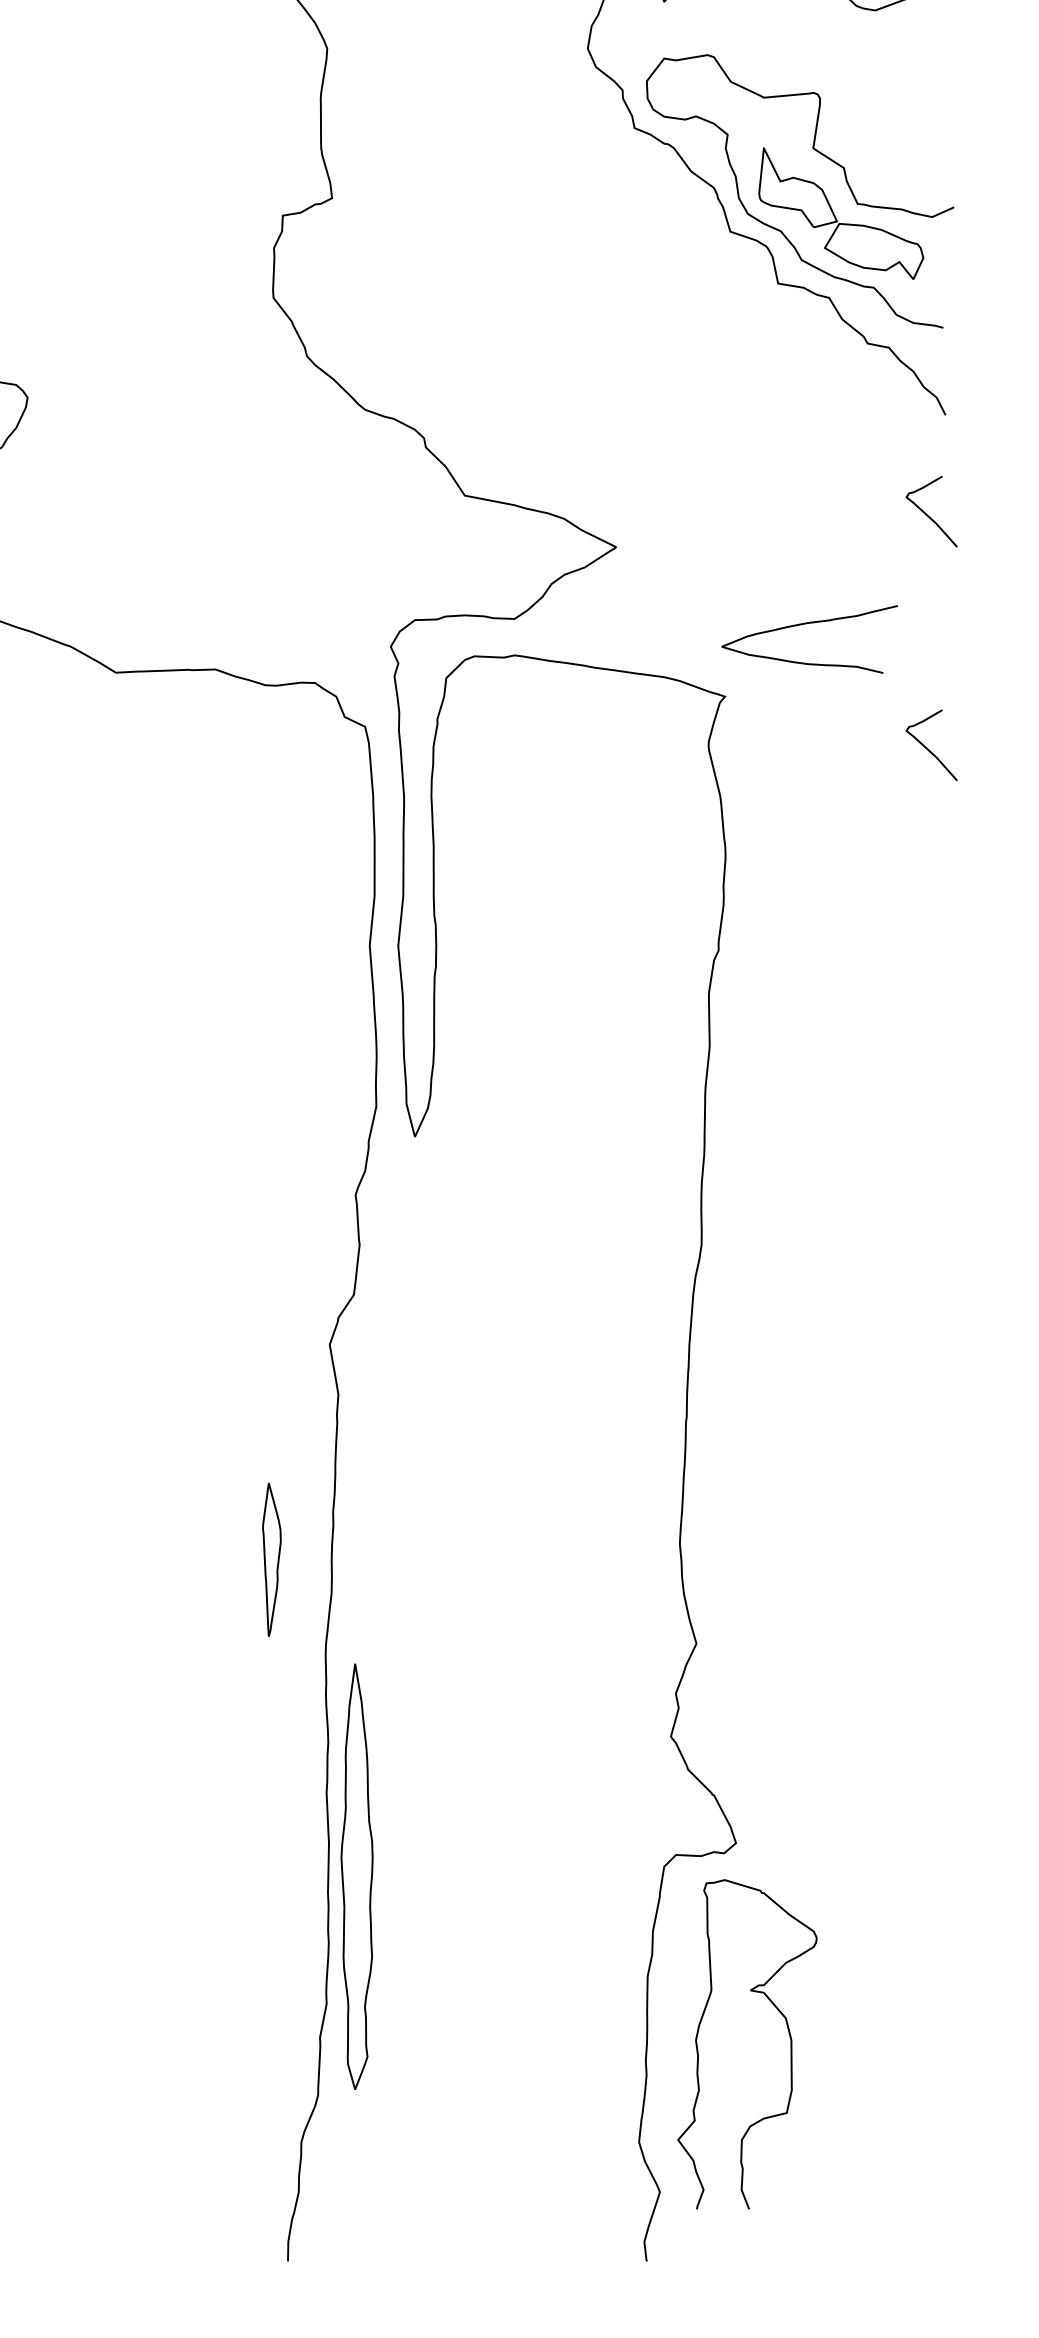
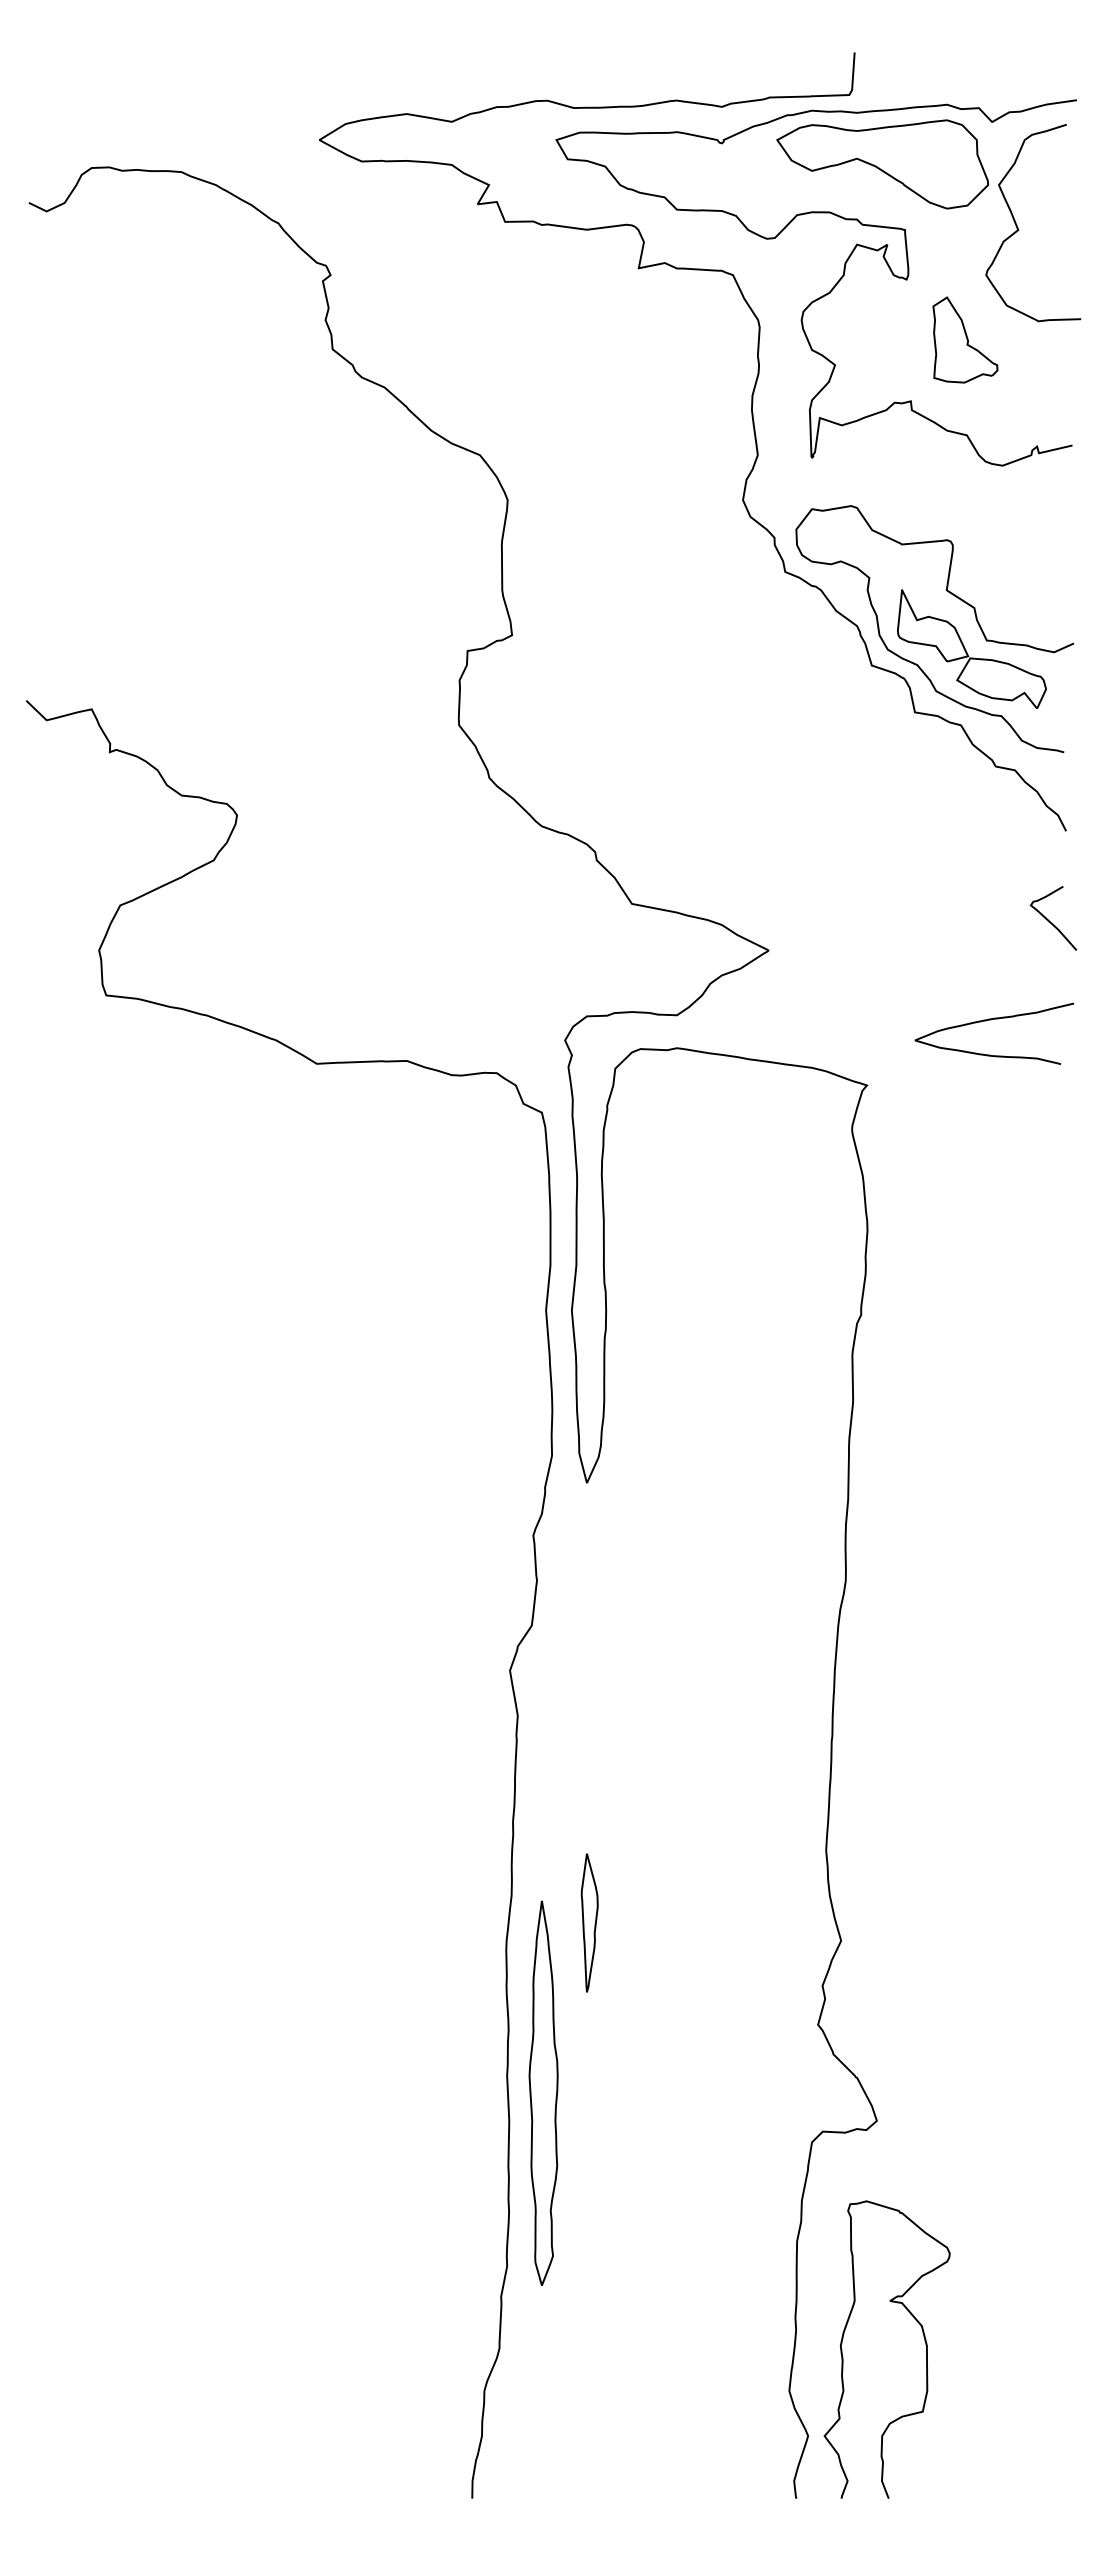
curve: (806, 624) -> (991, 1020), moved
curve: (928, 748) -> (1050, 1132), removed
part: (271, 1559) -> (589, 1922), moved
part: (356, 1875) -> (543, 2092), moved
curve: (788, 2035) -> (924, 2341), moved

